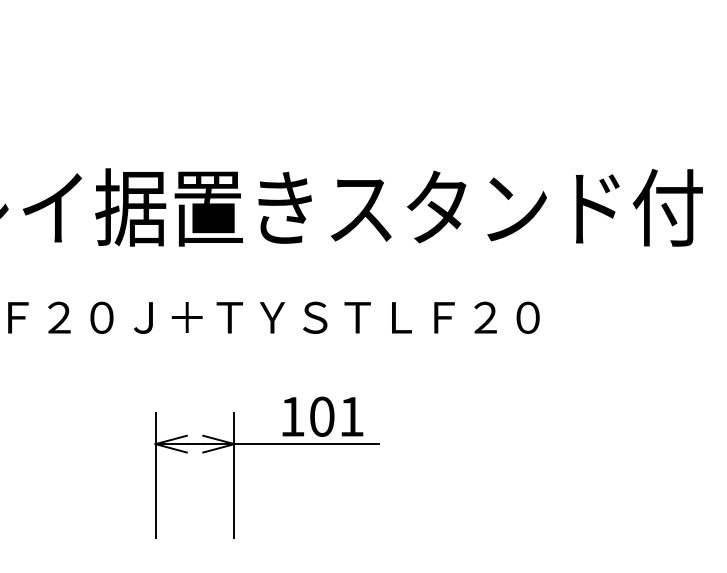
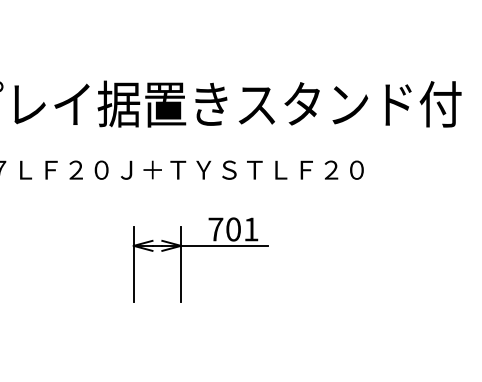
text: (292, 416) -> (215, 229), 101 -> 701

